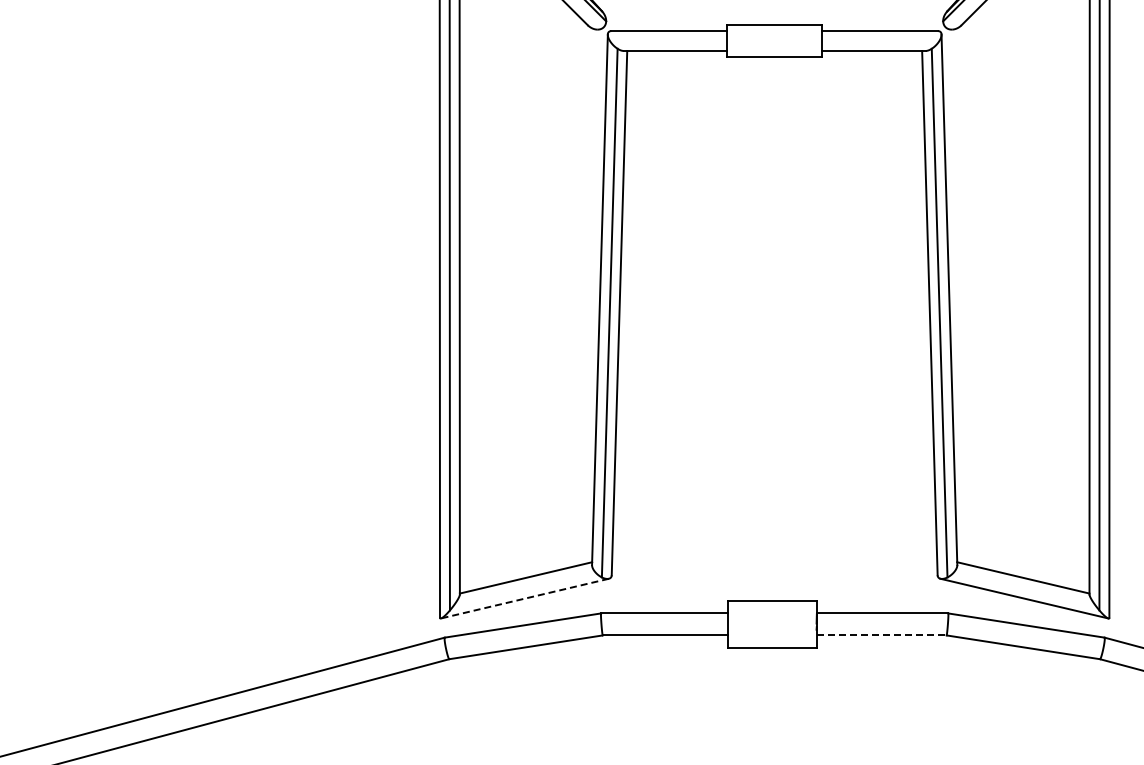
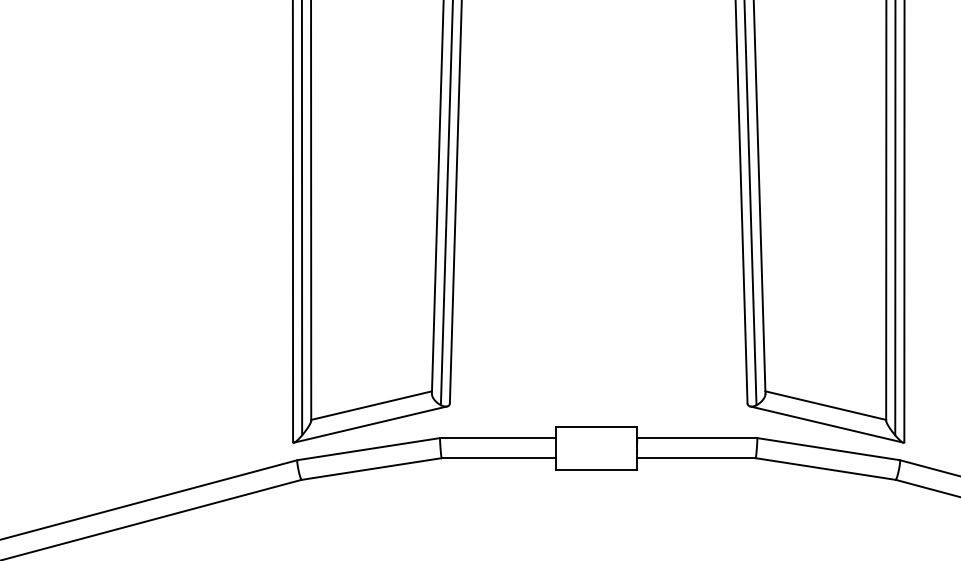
line: (524, 598) -> (370, 424), dashed -> solid
line: (882, 635) -> (697, 458), dashed -> solid

